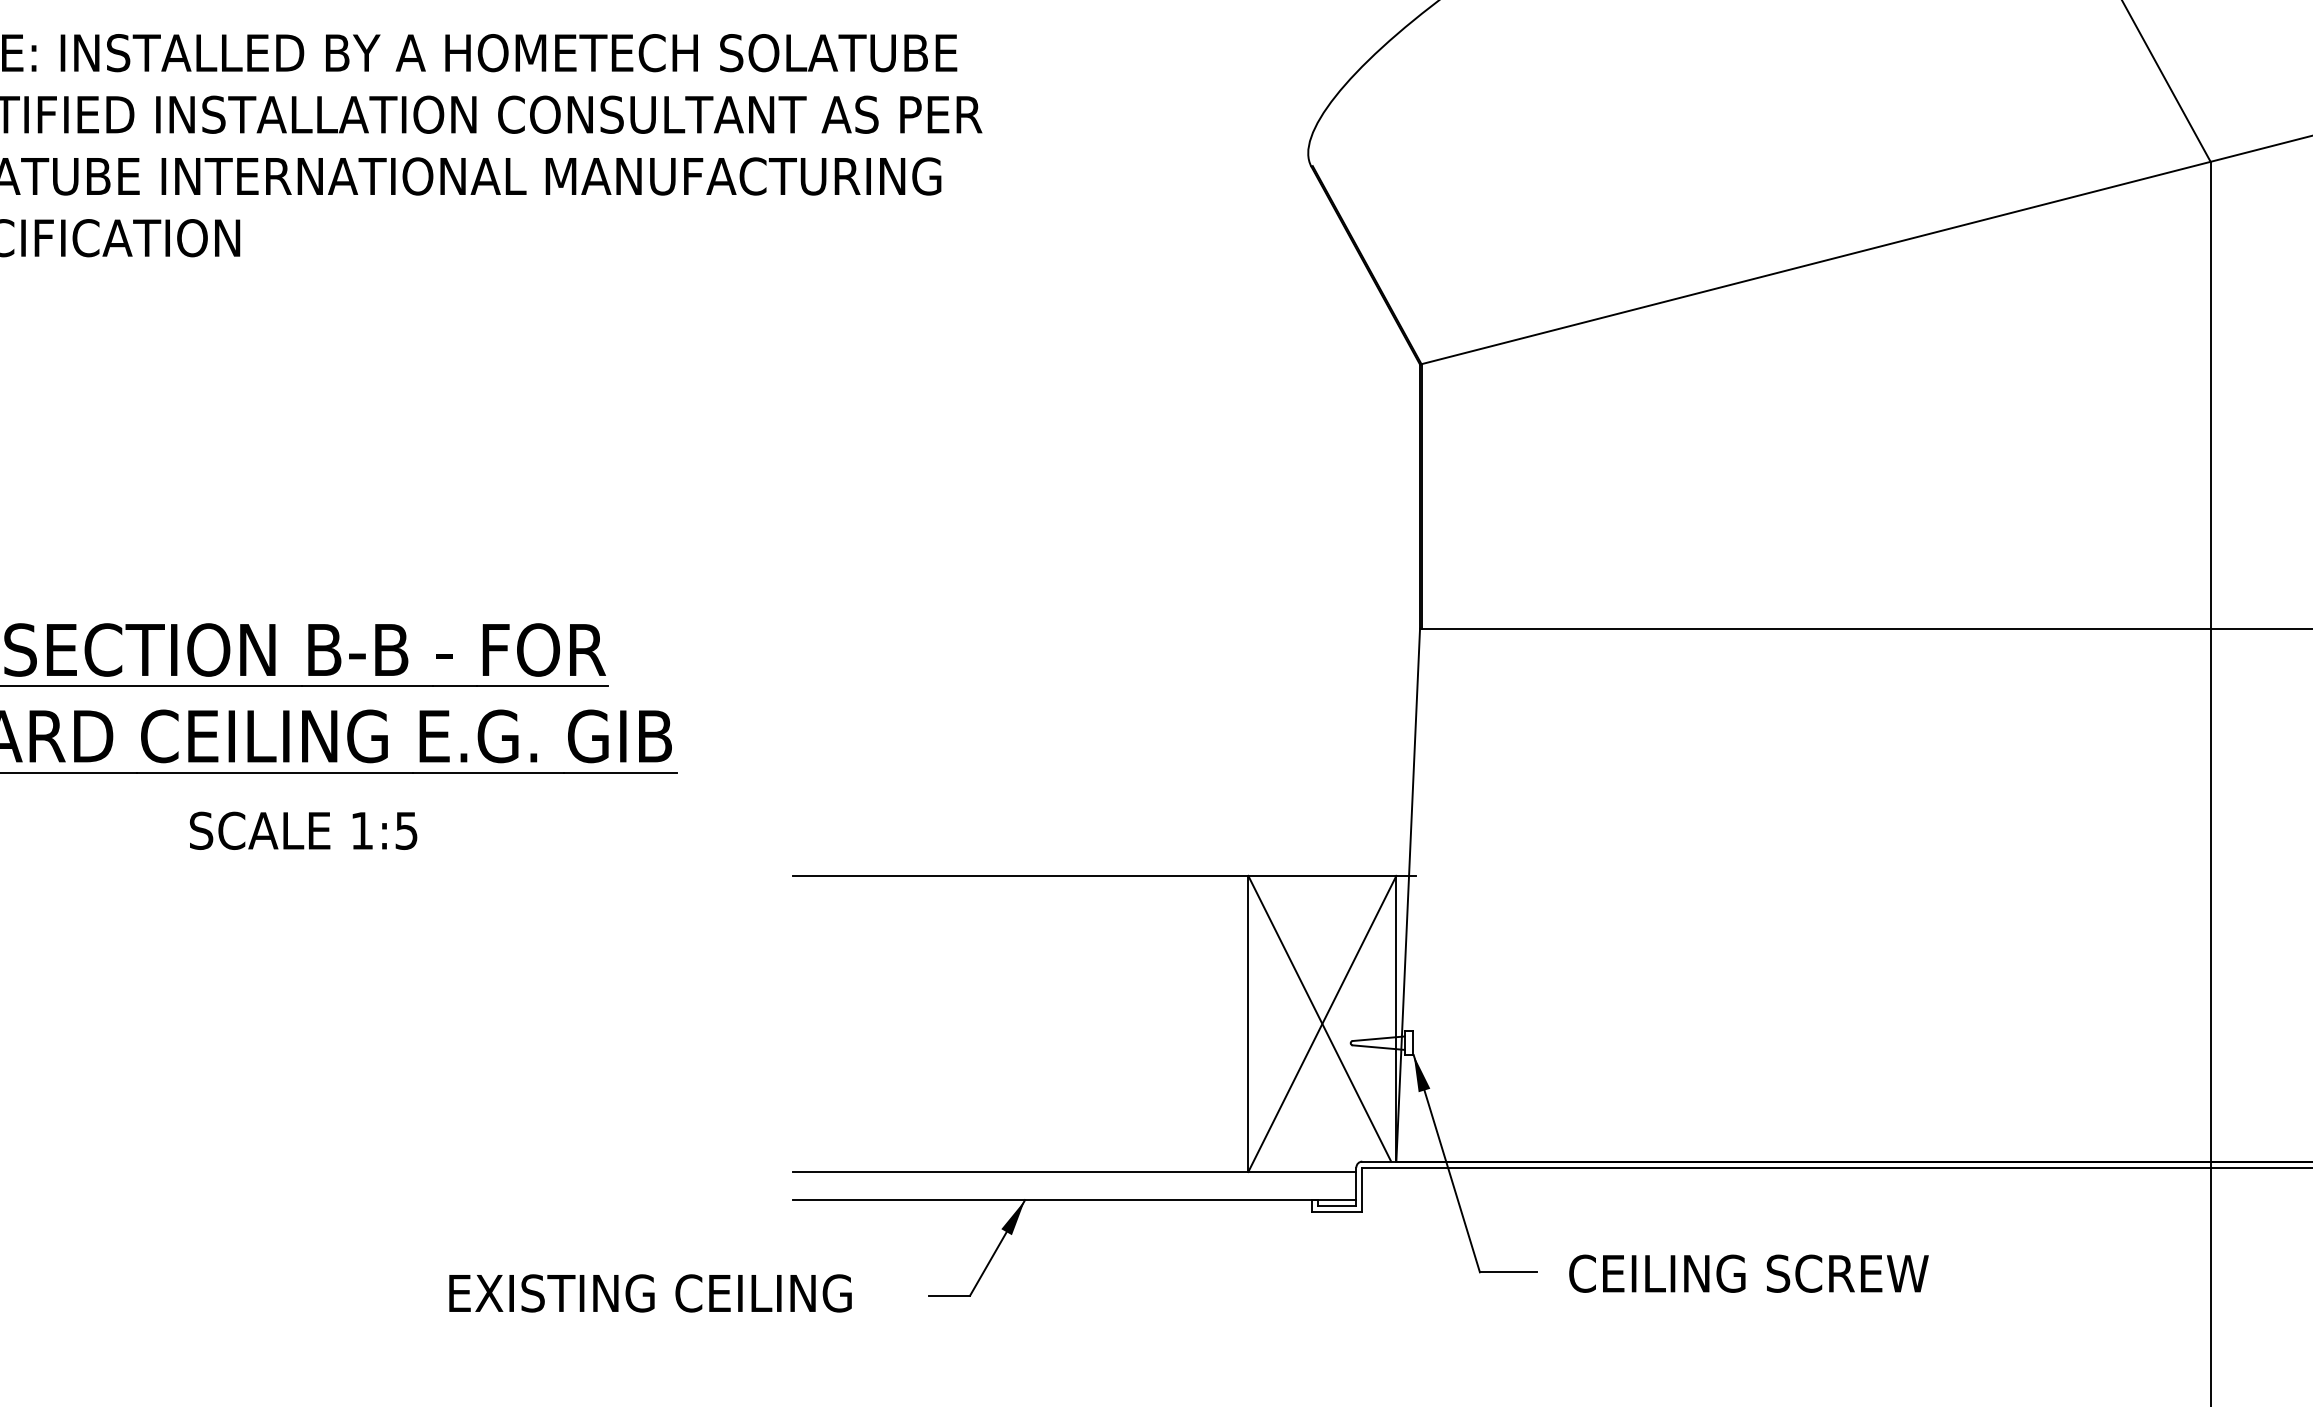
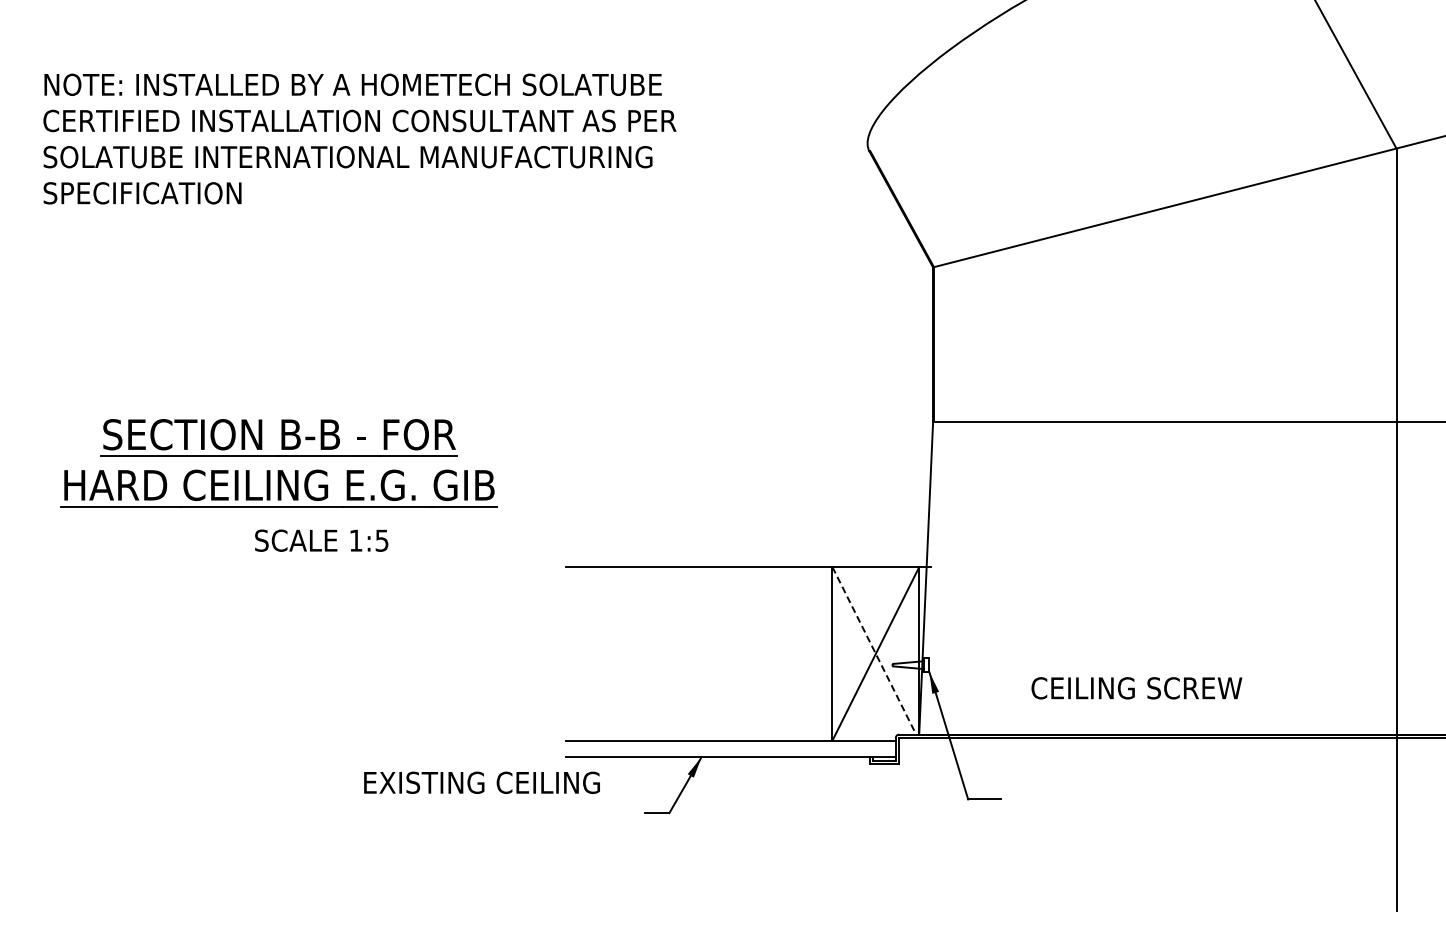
text: (303, 830) -> (321, 540), moved
line: (1320, 1018) -> (874, 650), solid -> dashed
text: (1748, 1274) -> (1136, 688), moved
text: (649, 1292) -> (481, 782), moved

